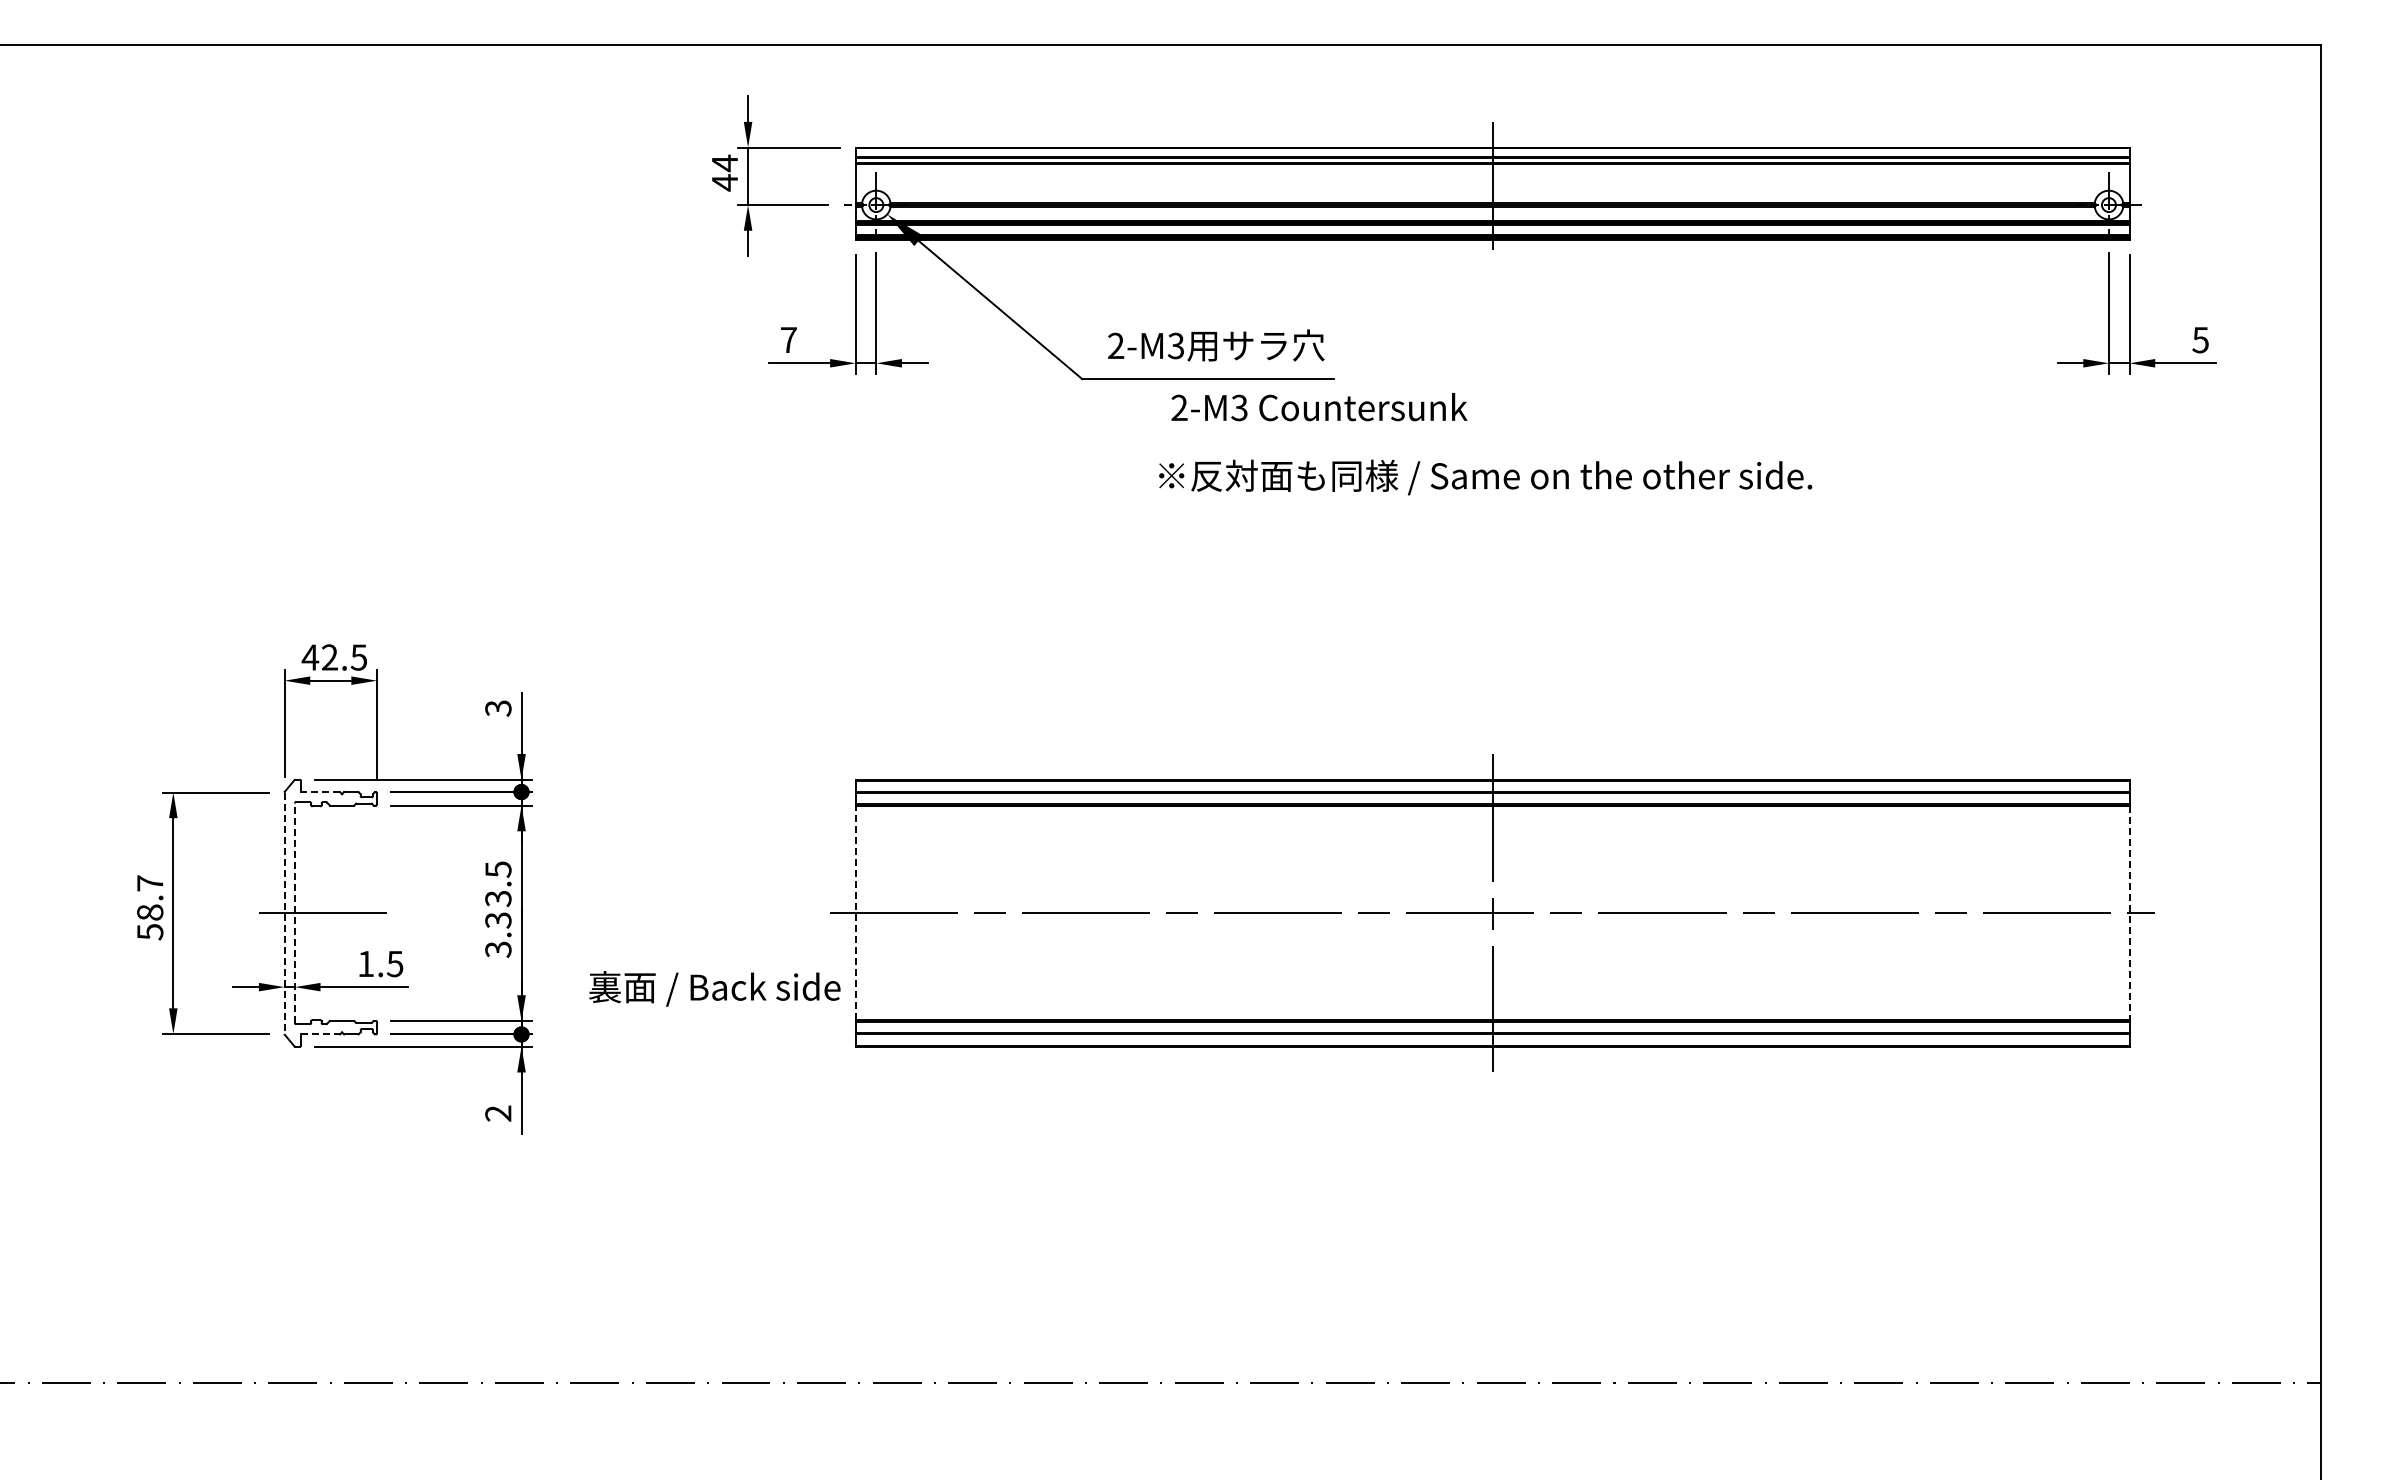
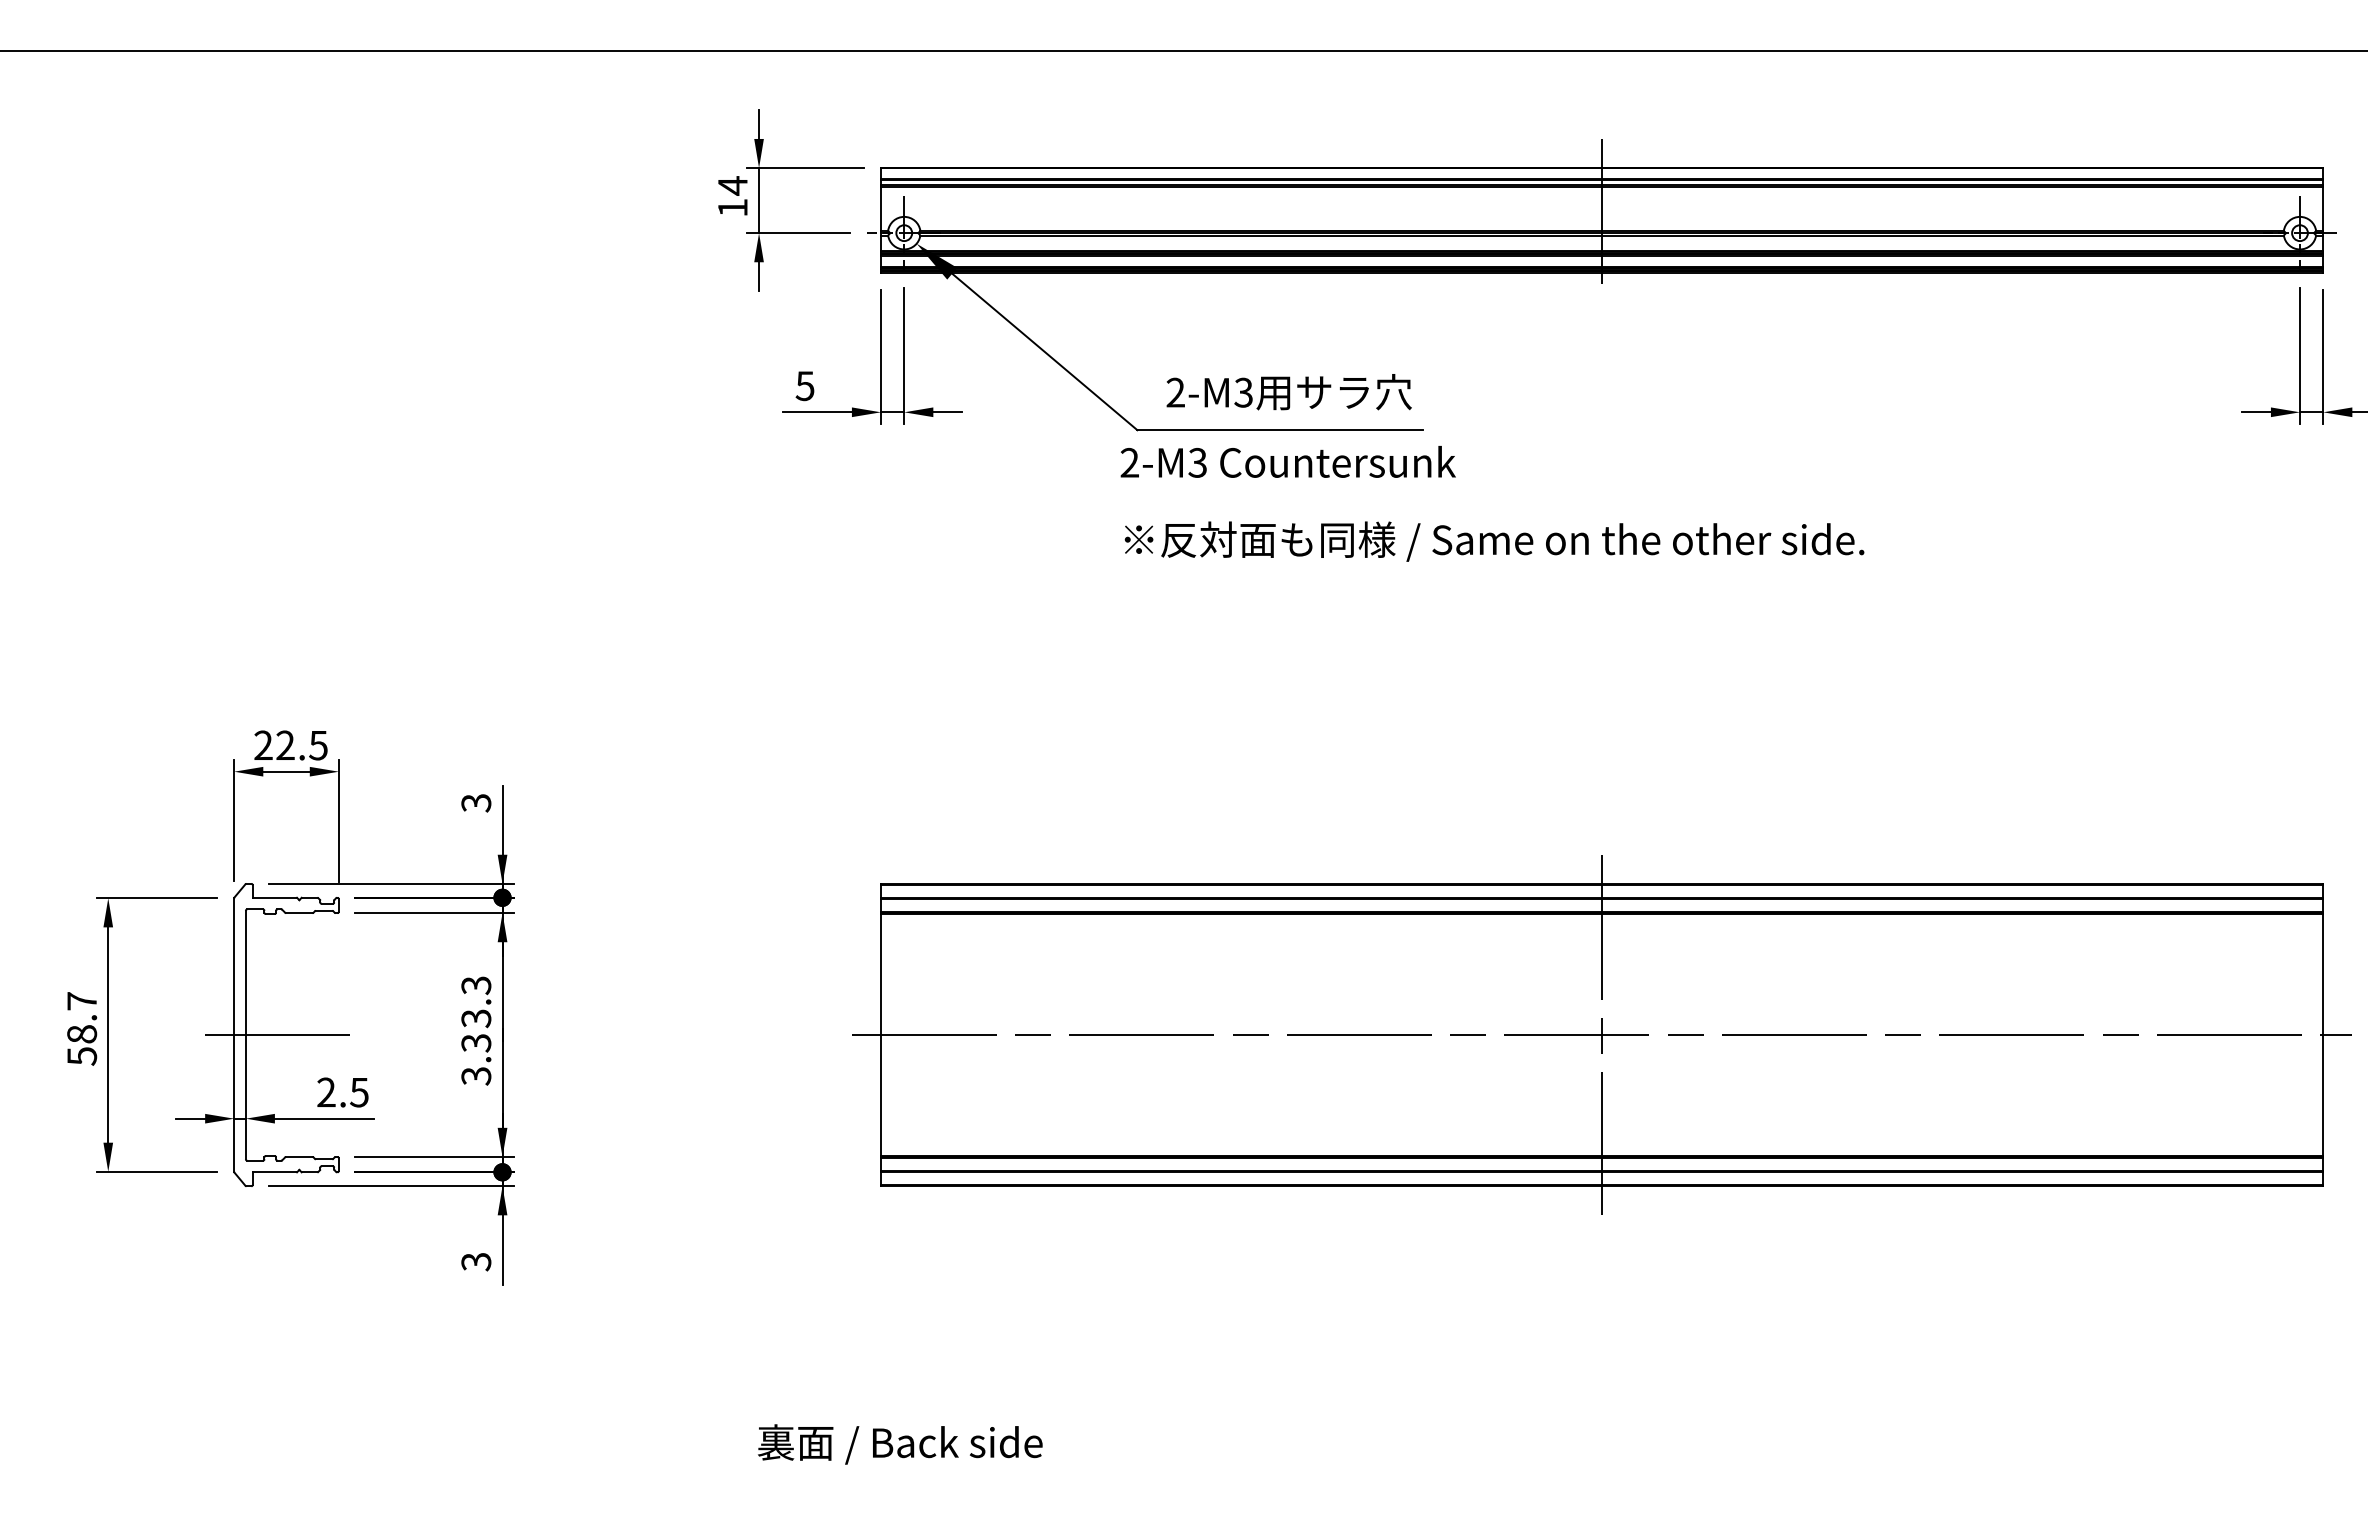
text: (724, 182) -> (732, 207), 44 -> 14
text: (788, 340) -> (804, 386), 7 -> 5
text: (1319, 407) -> (1288, 462), moved
text: (1485, 477) -> (1494, 541), moved
text: (310, 657) -> (263, 745), 42.5 -> 22.5
line: (320, 792) -> (274, 898), dashed -> solid
text: (498, 868) -> (476, 984), 3.5 -> 3.3
line: (284, 913) -> (234, 1035), dashed -> solid
line: (294, 913) -> (245, 1035), dashed -> solid
line: (855, 913) -> (880, 1035), dashed -> solid
line: (2129, 913) -> (2323, 1035), dashed -> solid
text: (366, 963) -> (326, 1091), 1.5 -> 2.5
text: (714, 988) -> (899, 1444), moved
line: (320, 1034) -> (274, 1172), dashed -> solid
text: (498, 1113) -> (476, 1261), 2 -> 3

